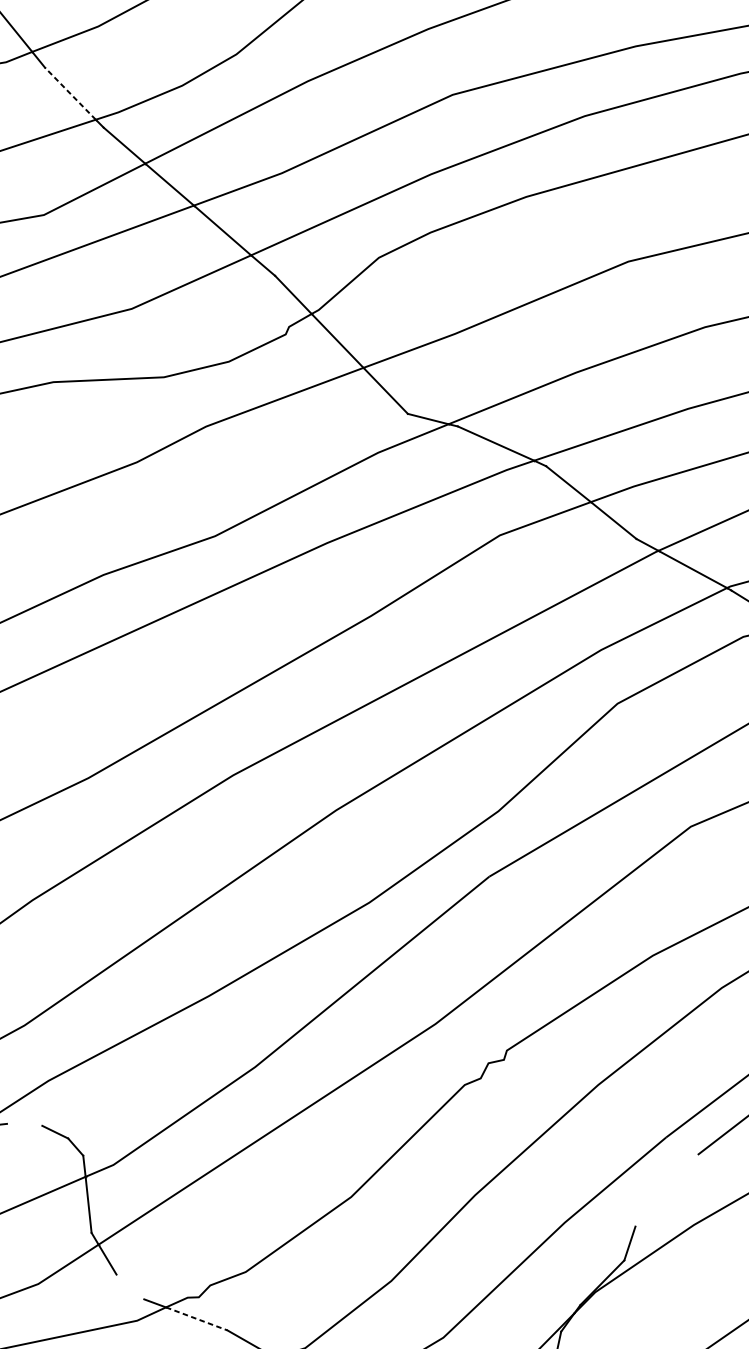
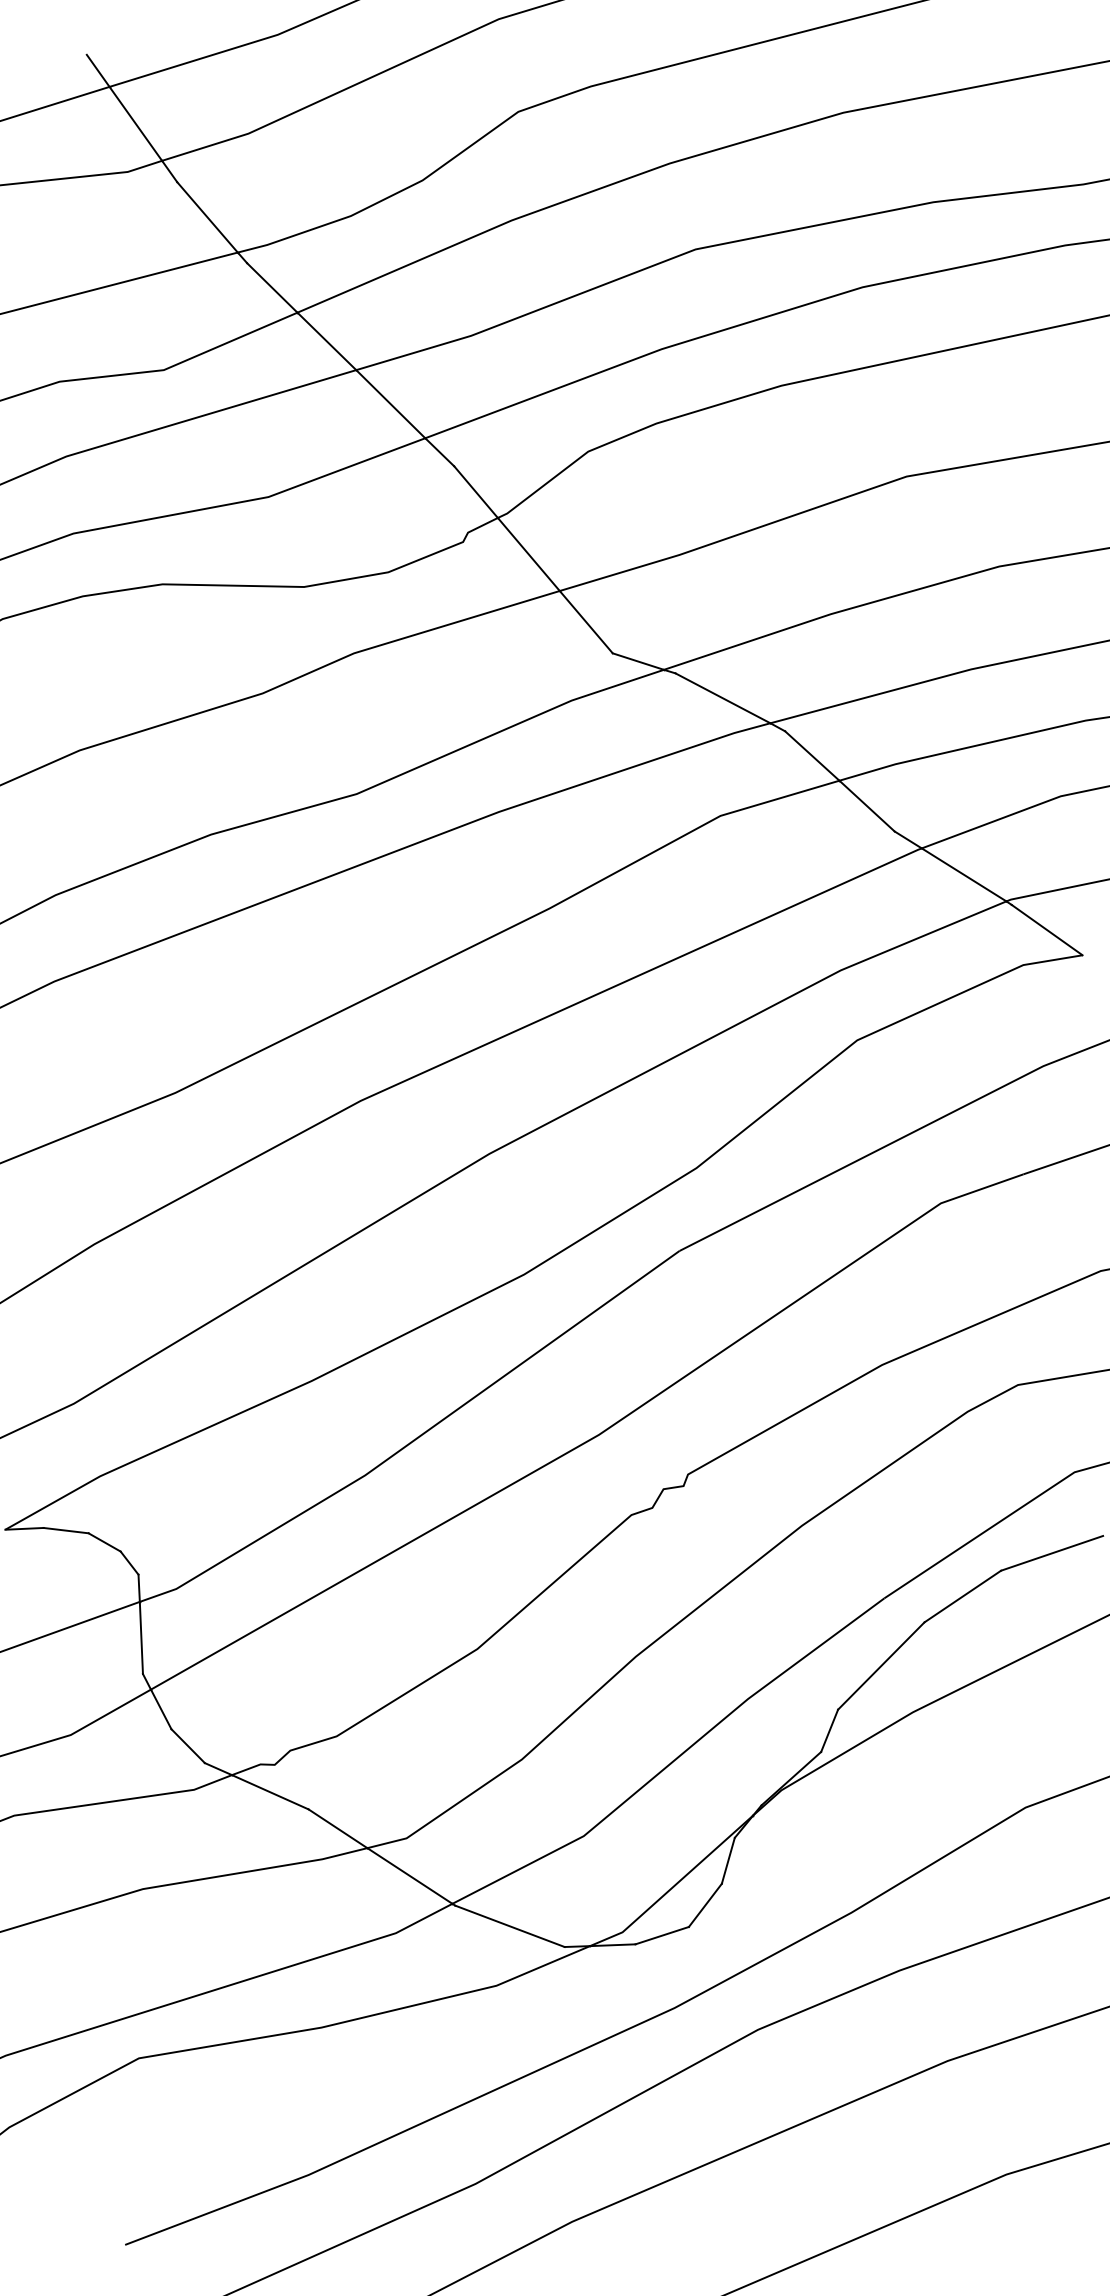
line: (70, 93) -> (207, 217), dashed -> solid
line: (24, 1124) -> (65, 1530), added
line: (667, 1190) -> (881, 1665), added
line: (129, 1287) -> (187, 1746), added
line: (196, 1319) -> (270, 1792), dashed -> solid

